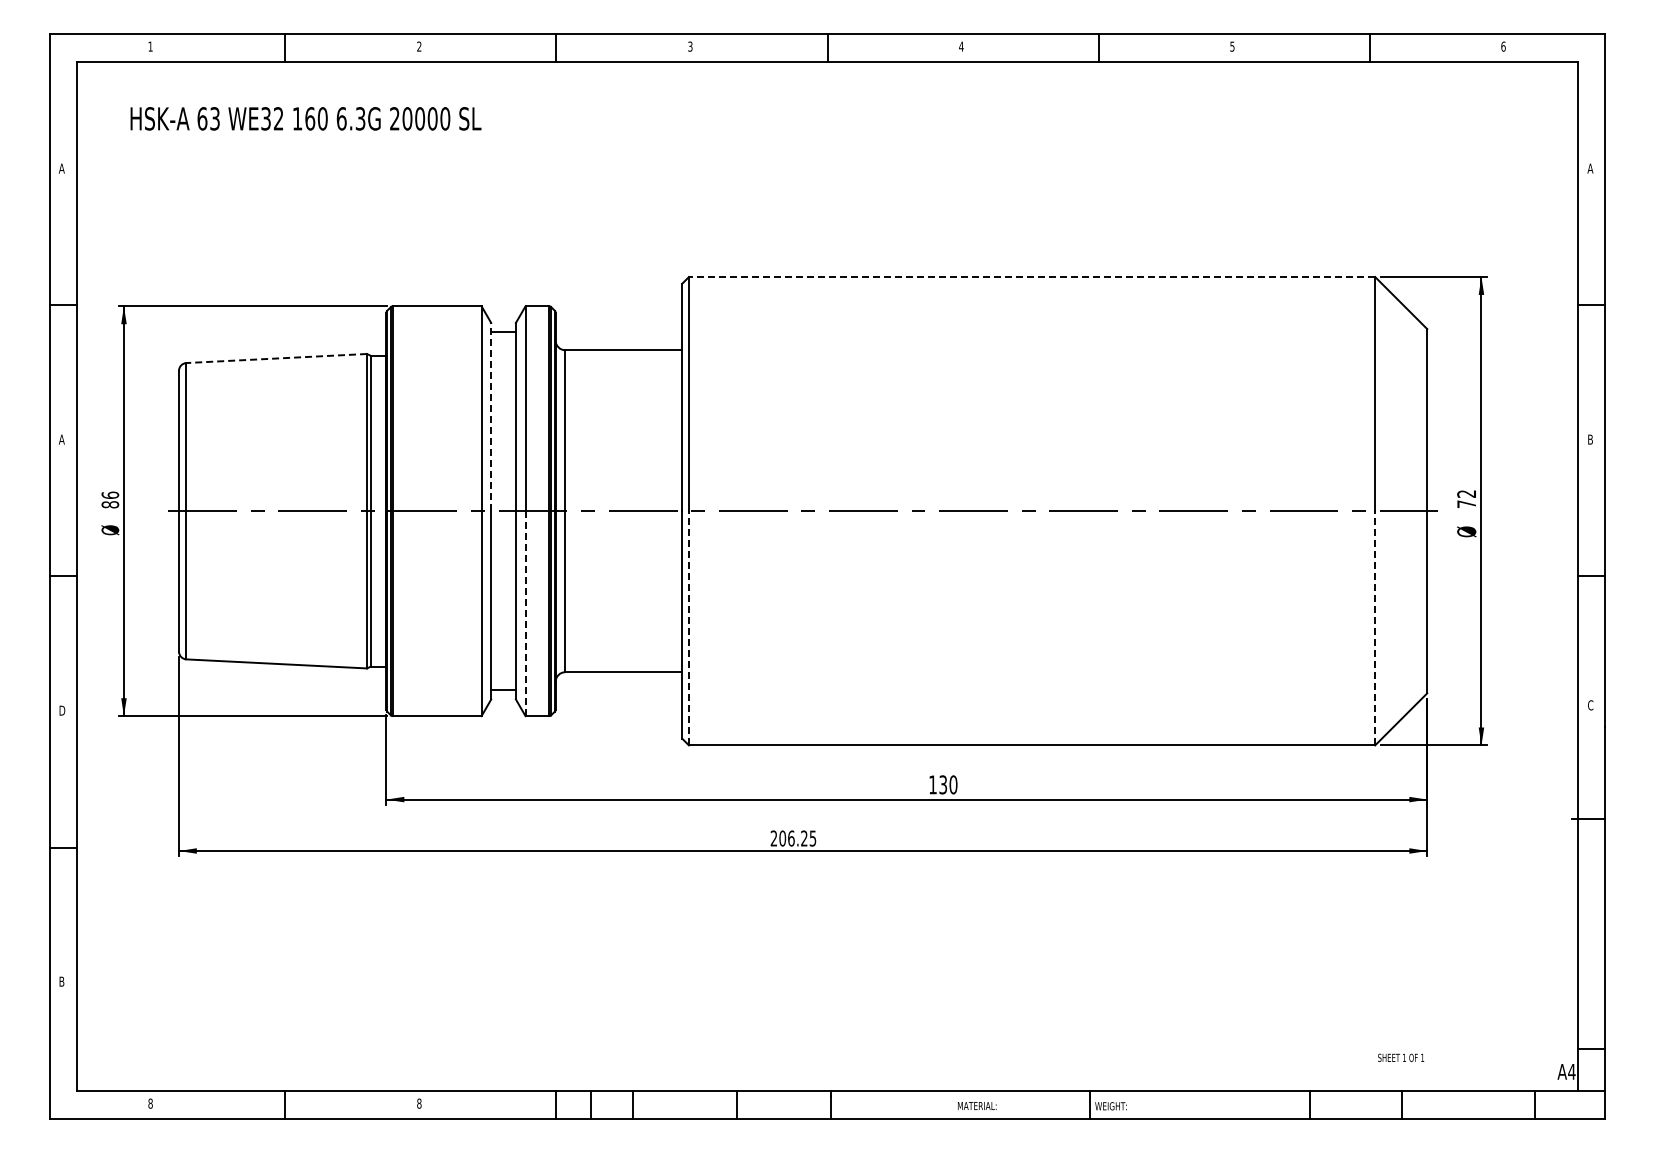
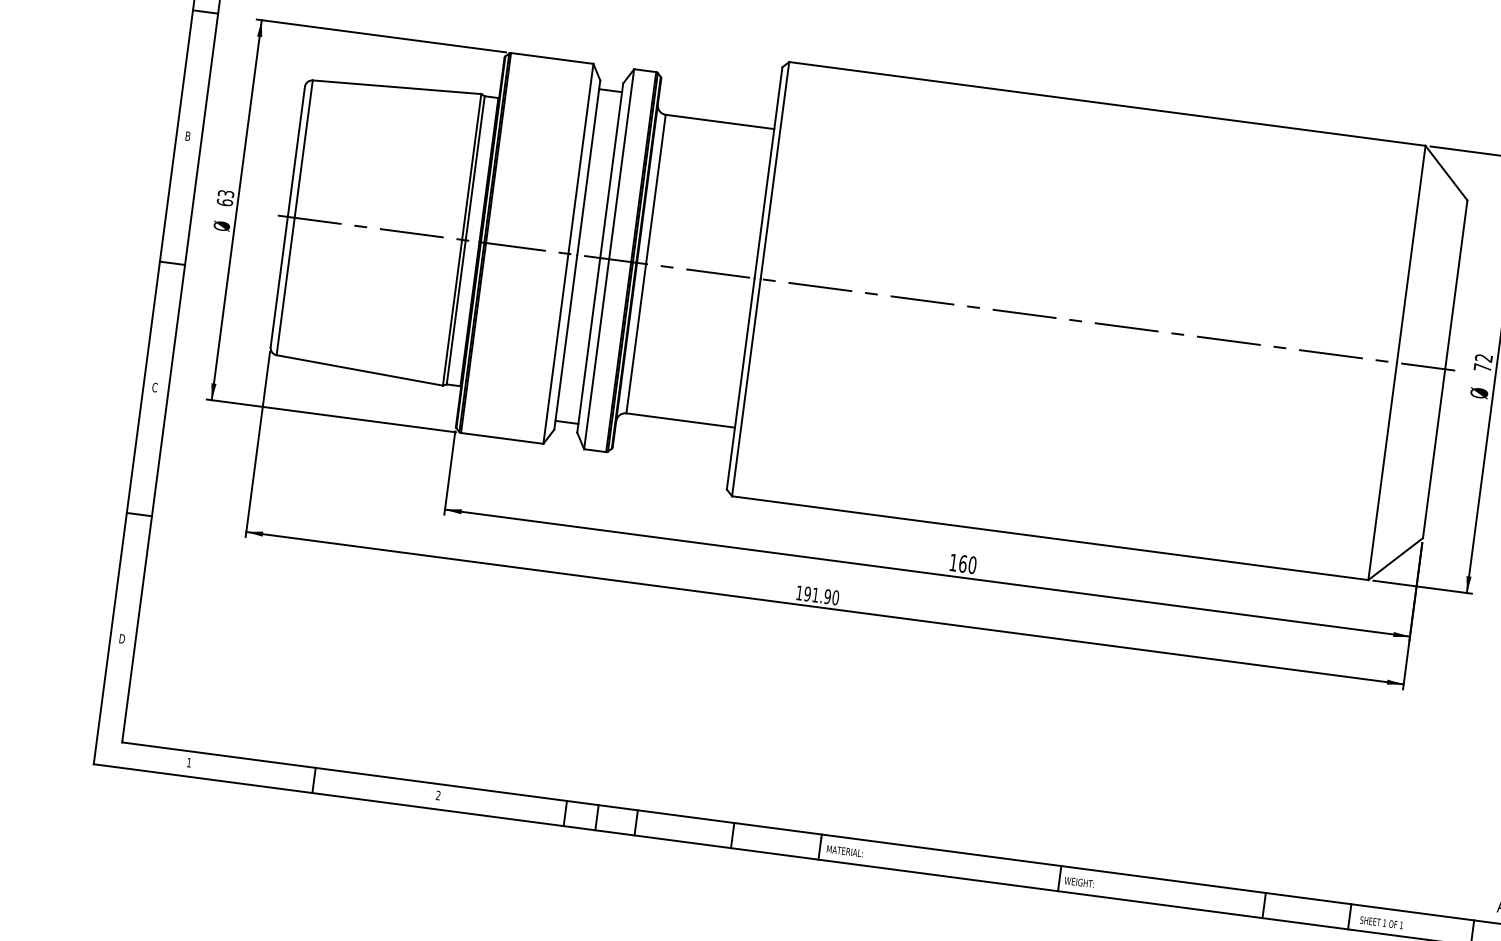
line: (1031, 277) -> (1106, 104), dashed -> solid
line: (276, 358) -> (396, 87), dashed -> solid
line: (491, 416) -> (589, 167), dashed -> solid
text: (61, 439) -> (187, 136), A -> B
text: (110, 499) -> (225, 197), 86 -> 63
line: (525, 613) -> (596, 354), dashed -> solid
line: (688, 627) -> (746, 386), dashed -> solid
line: (1375, 627) -> (1383, 470), dashed -> solid
text: (62, 710) -> (155, 387), D -> C
text: (943, 784) -> (963, 563), 130 -> 160
text: (793, 838) -> (817, 595), 206.25 -> 191.90
text: (62, 981) -> (122, 638), B -> D
text: (1401, 1057) -> (1382, 922), moved
text: (150, 1103) -> (189, 762), 8 -> 1
text: (419, 1103) -> (438, 795), 8 -> 2
text: (977, 1105) -> (845, 850), moved

